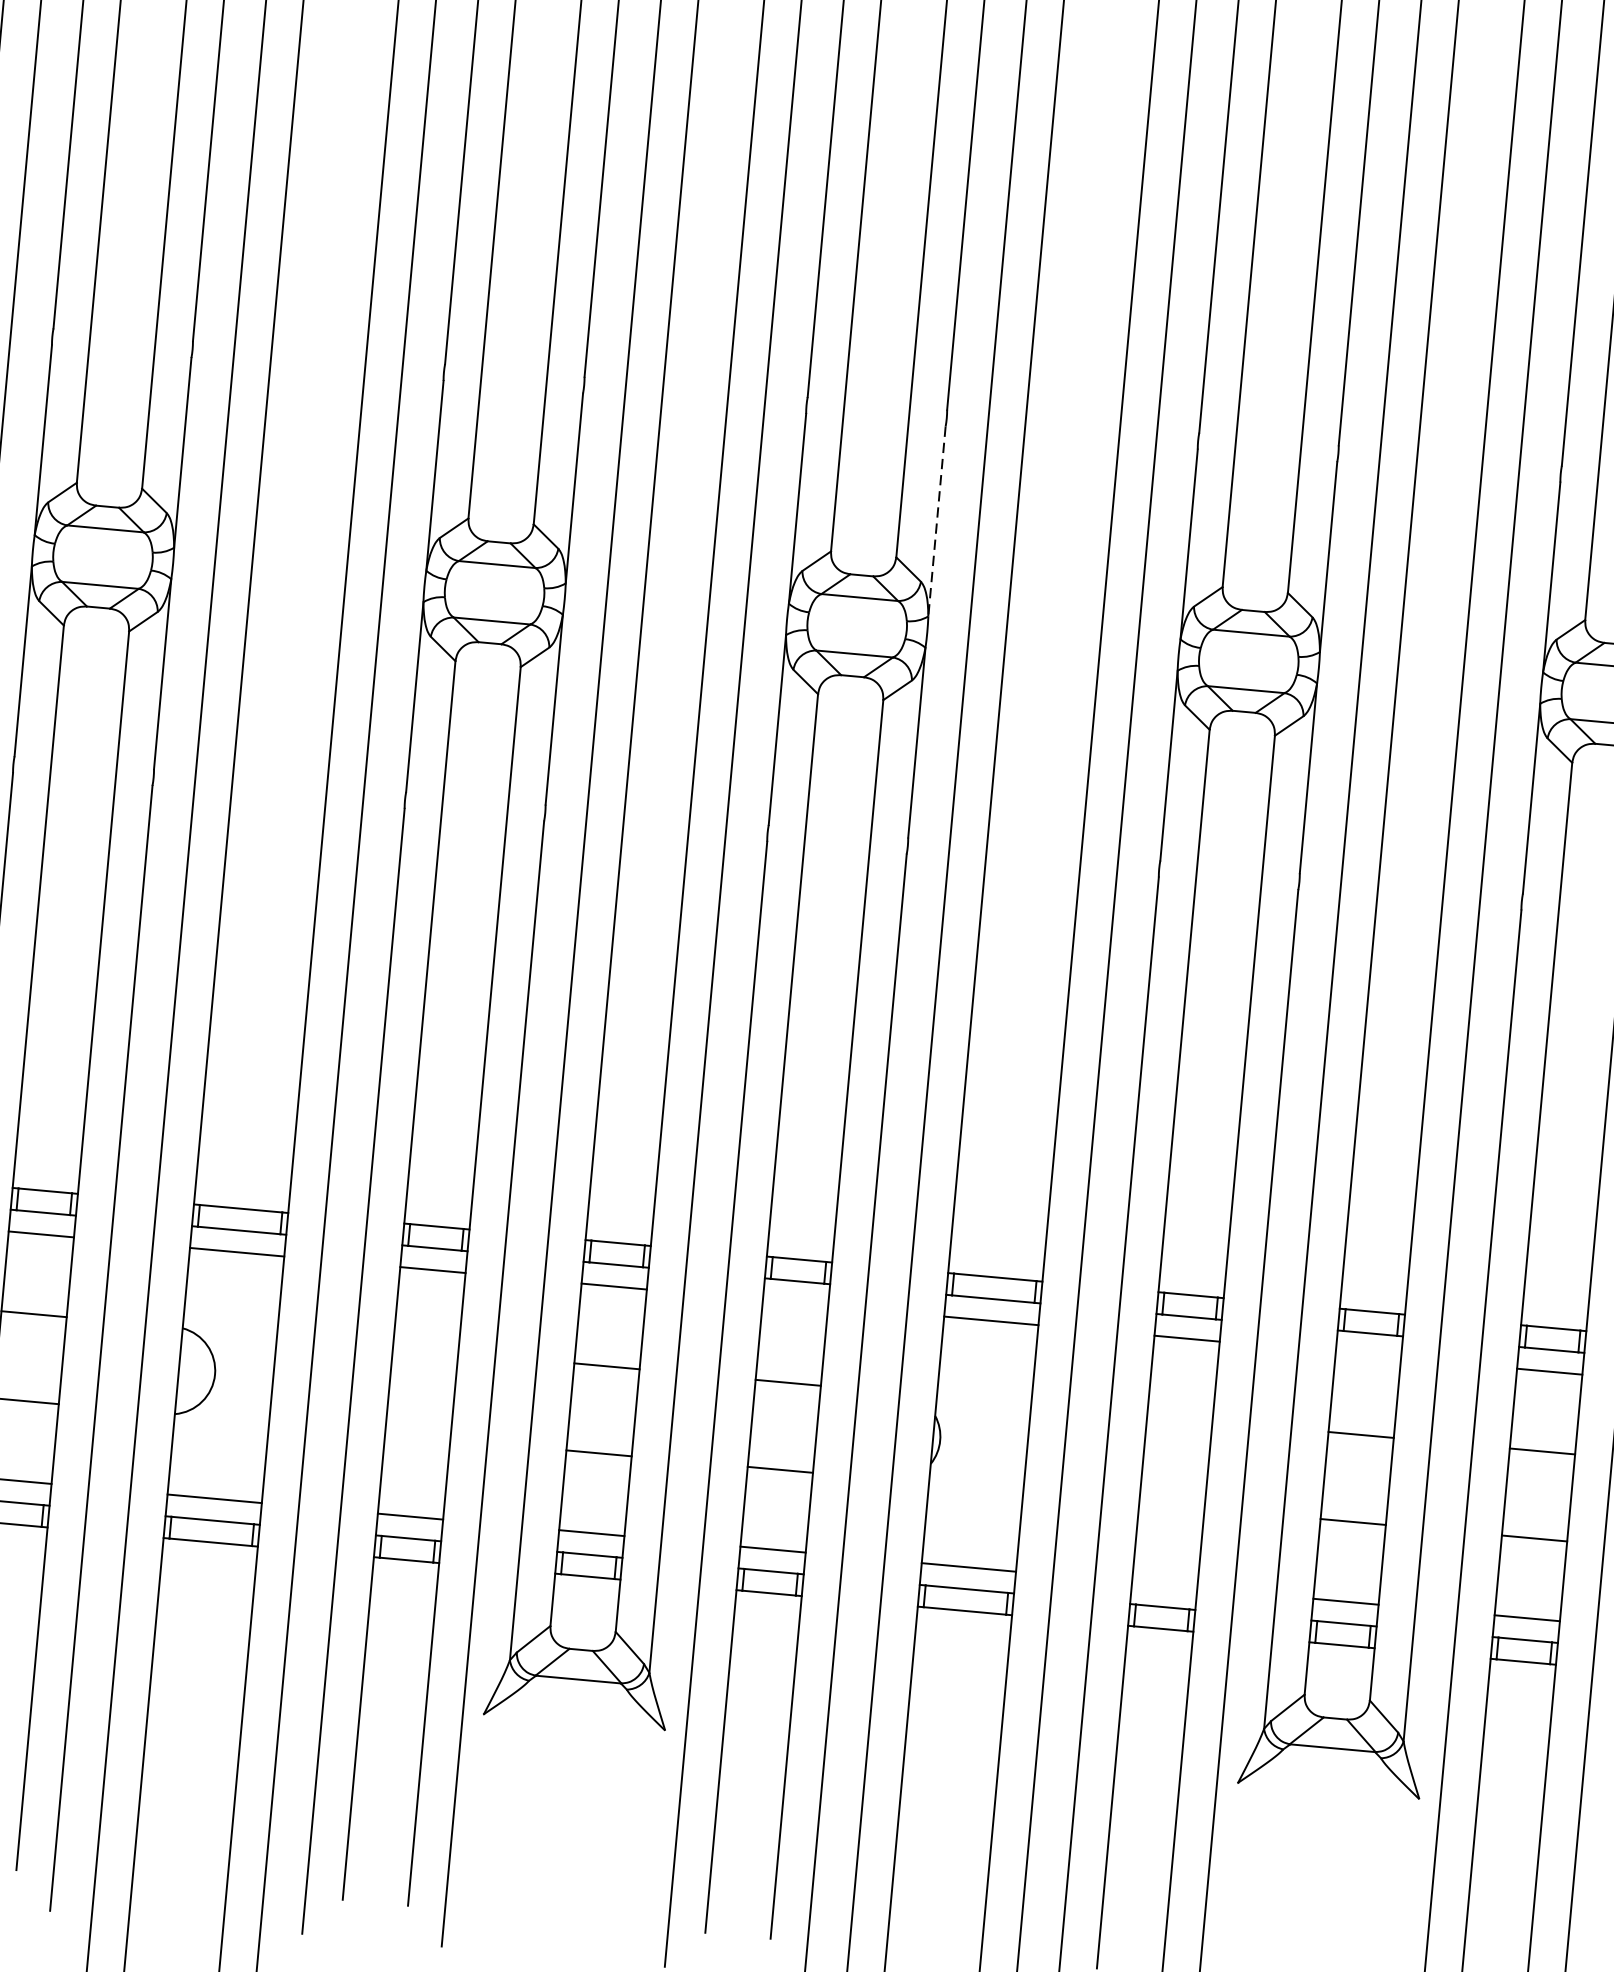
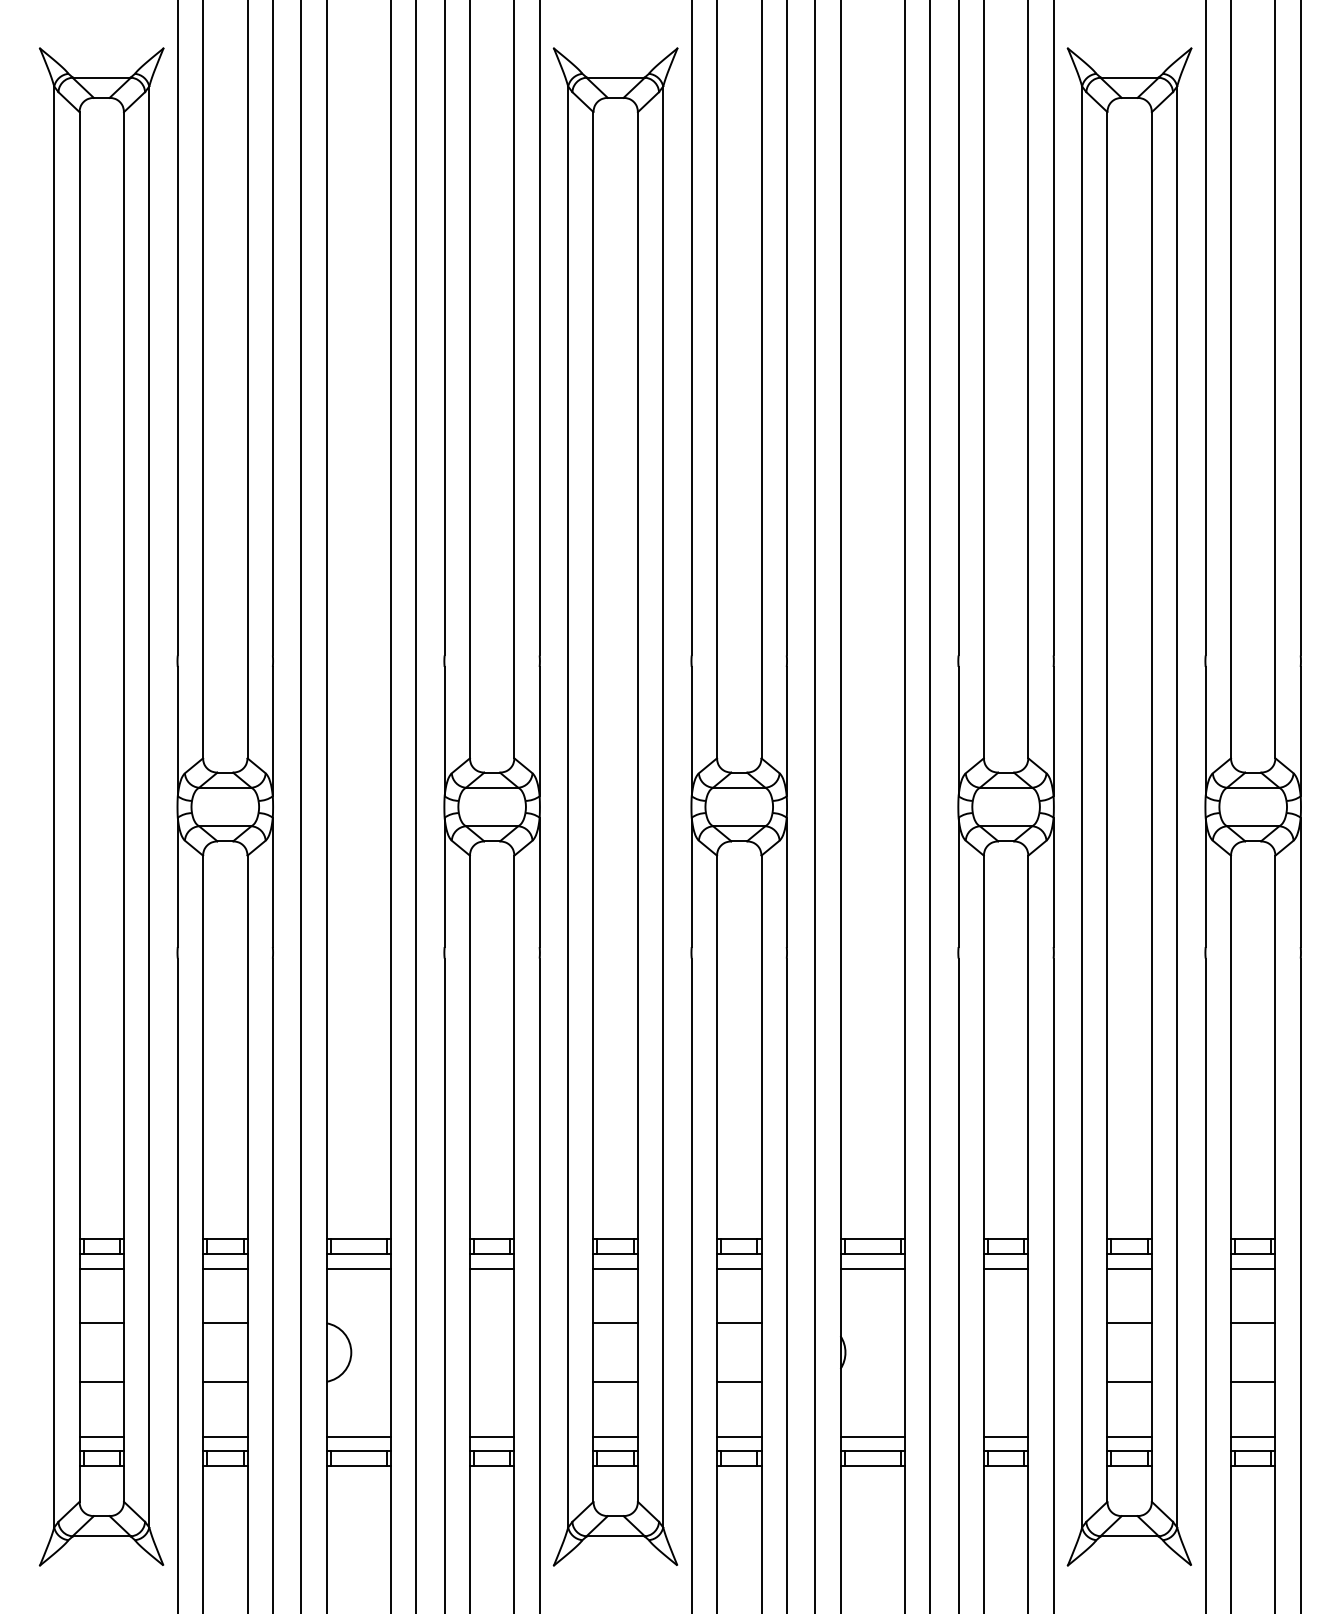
line: (936, 521) -> (786, 731), dashed -> solid
line: (795, 1303) -> (739, 1268), added
line: (1368, 1355) -> (1129, 1268), added
line: (1163, 1585) -> (1005, 1436), added

